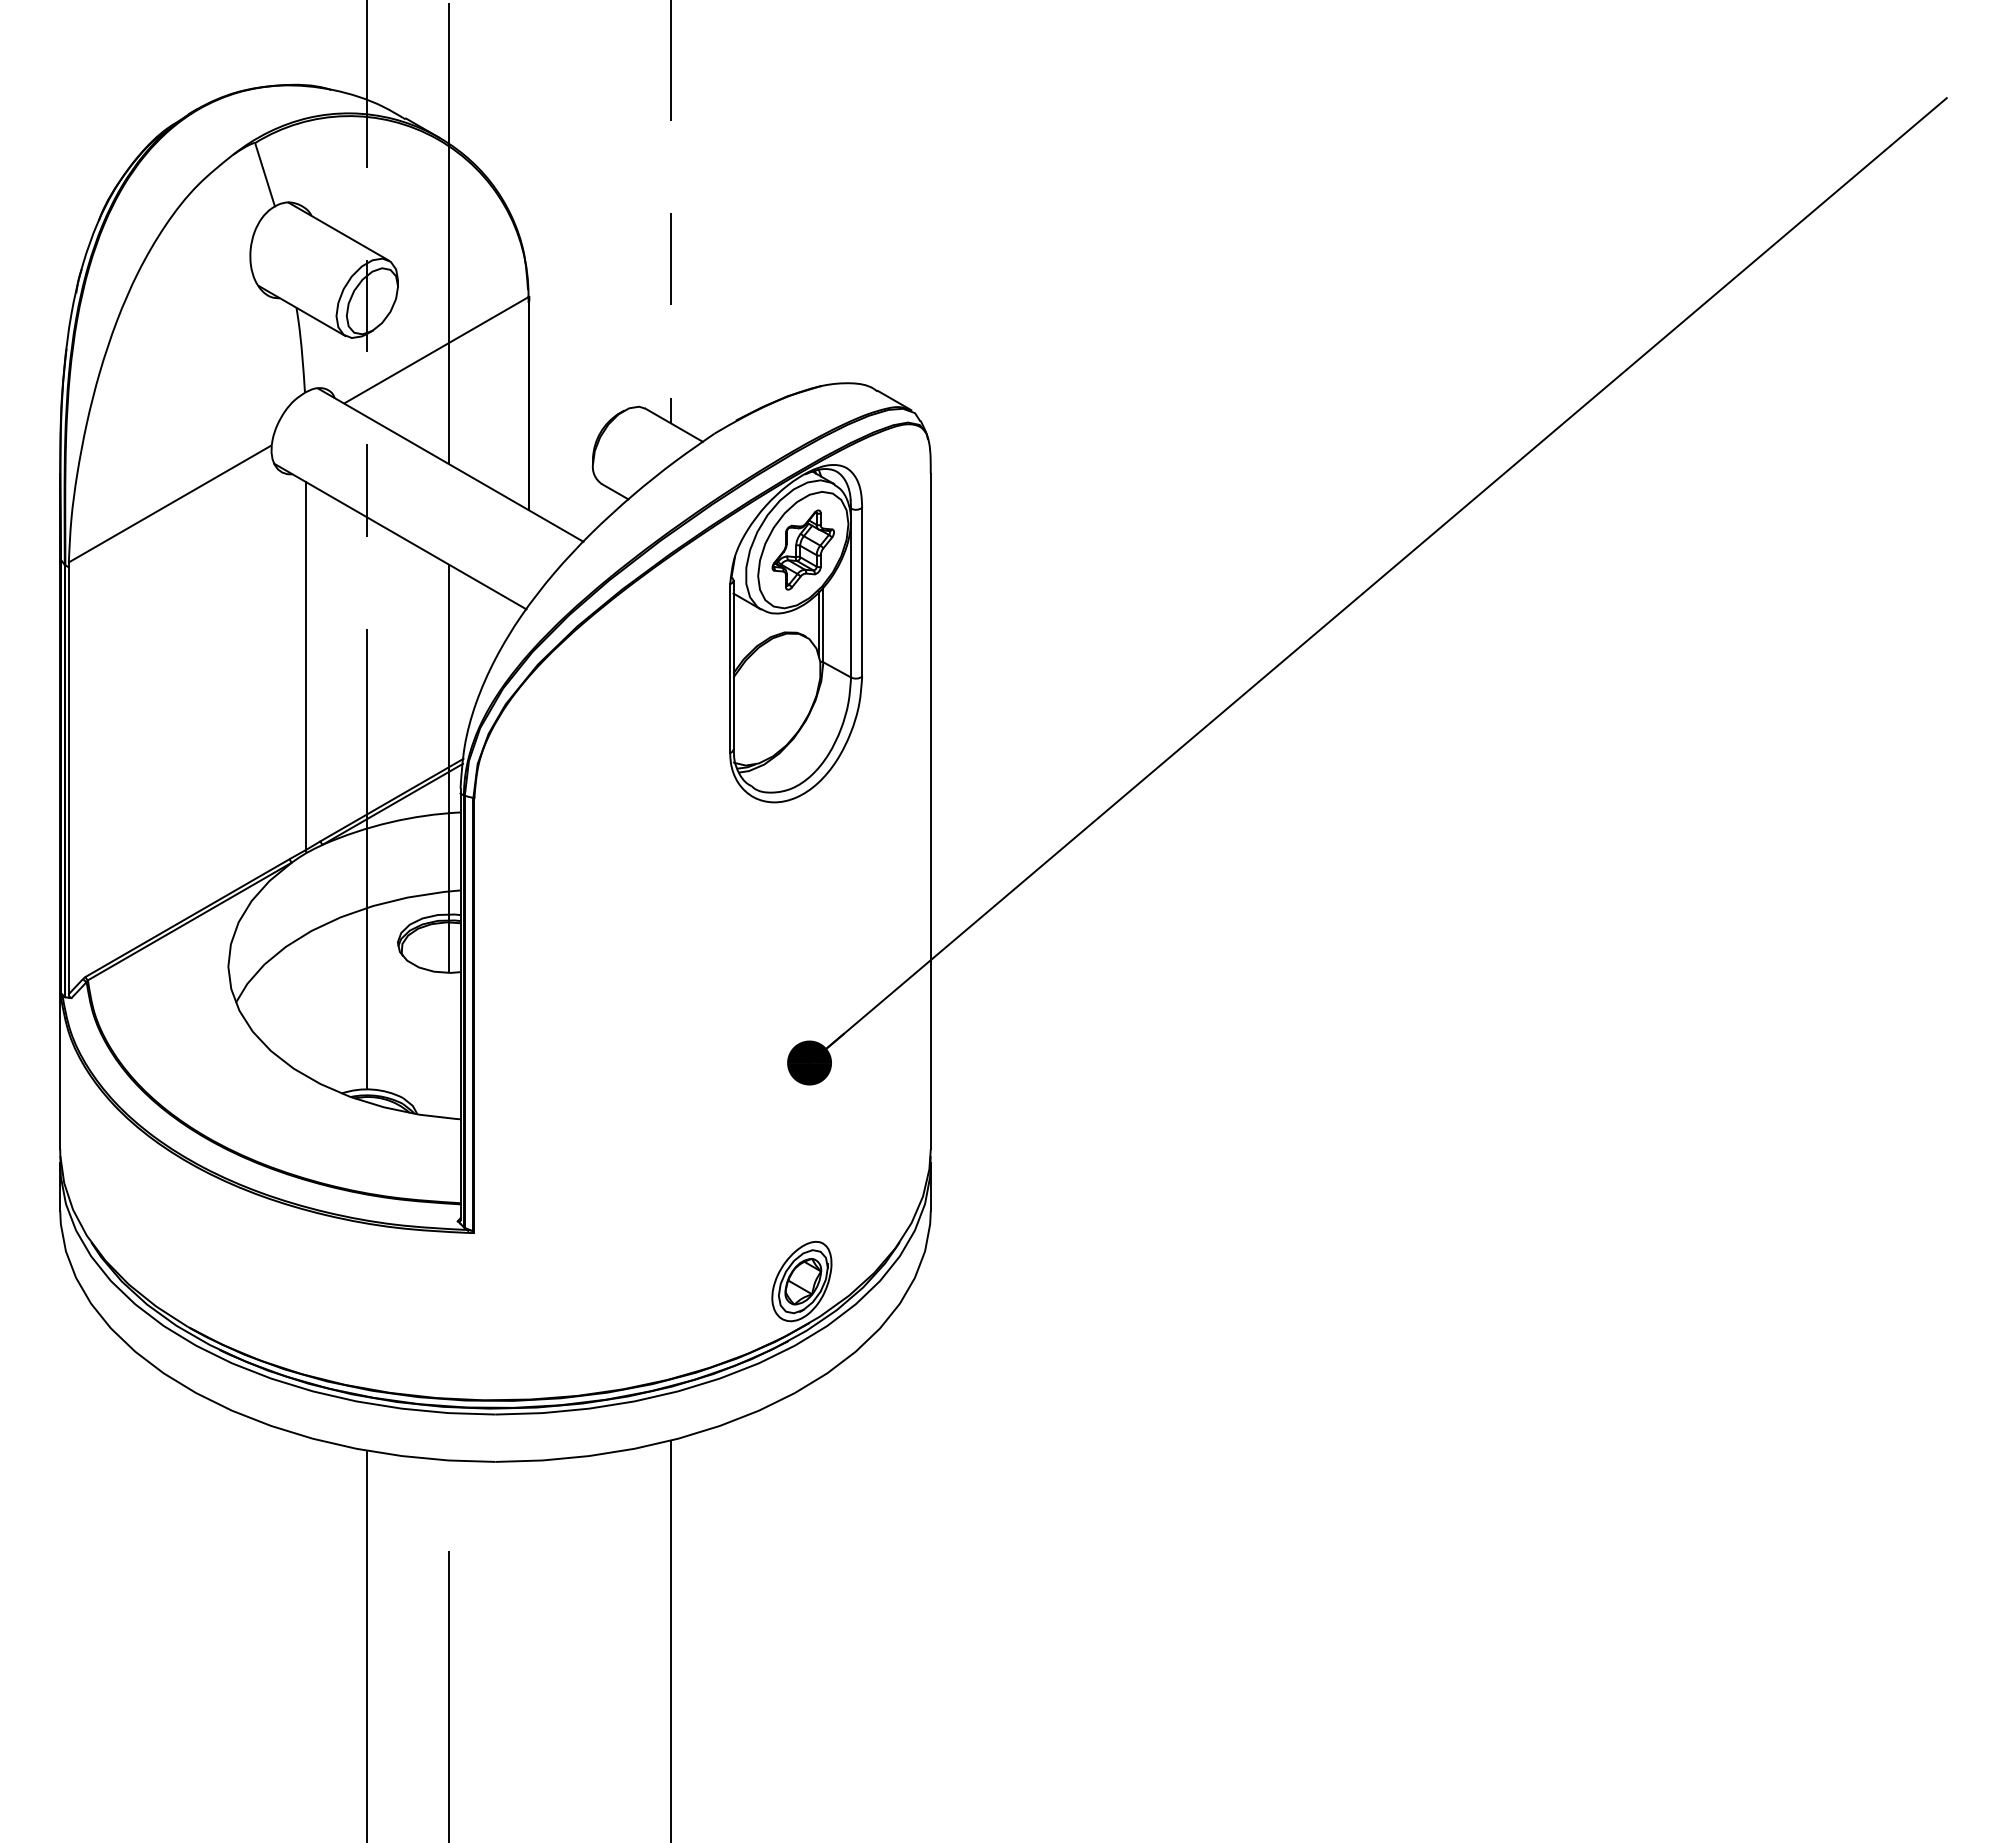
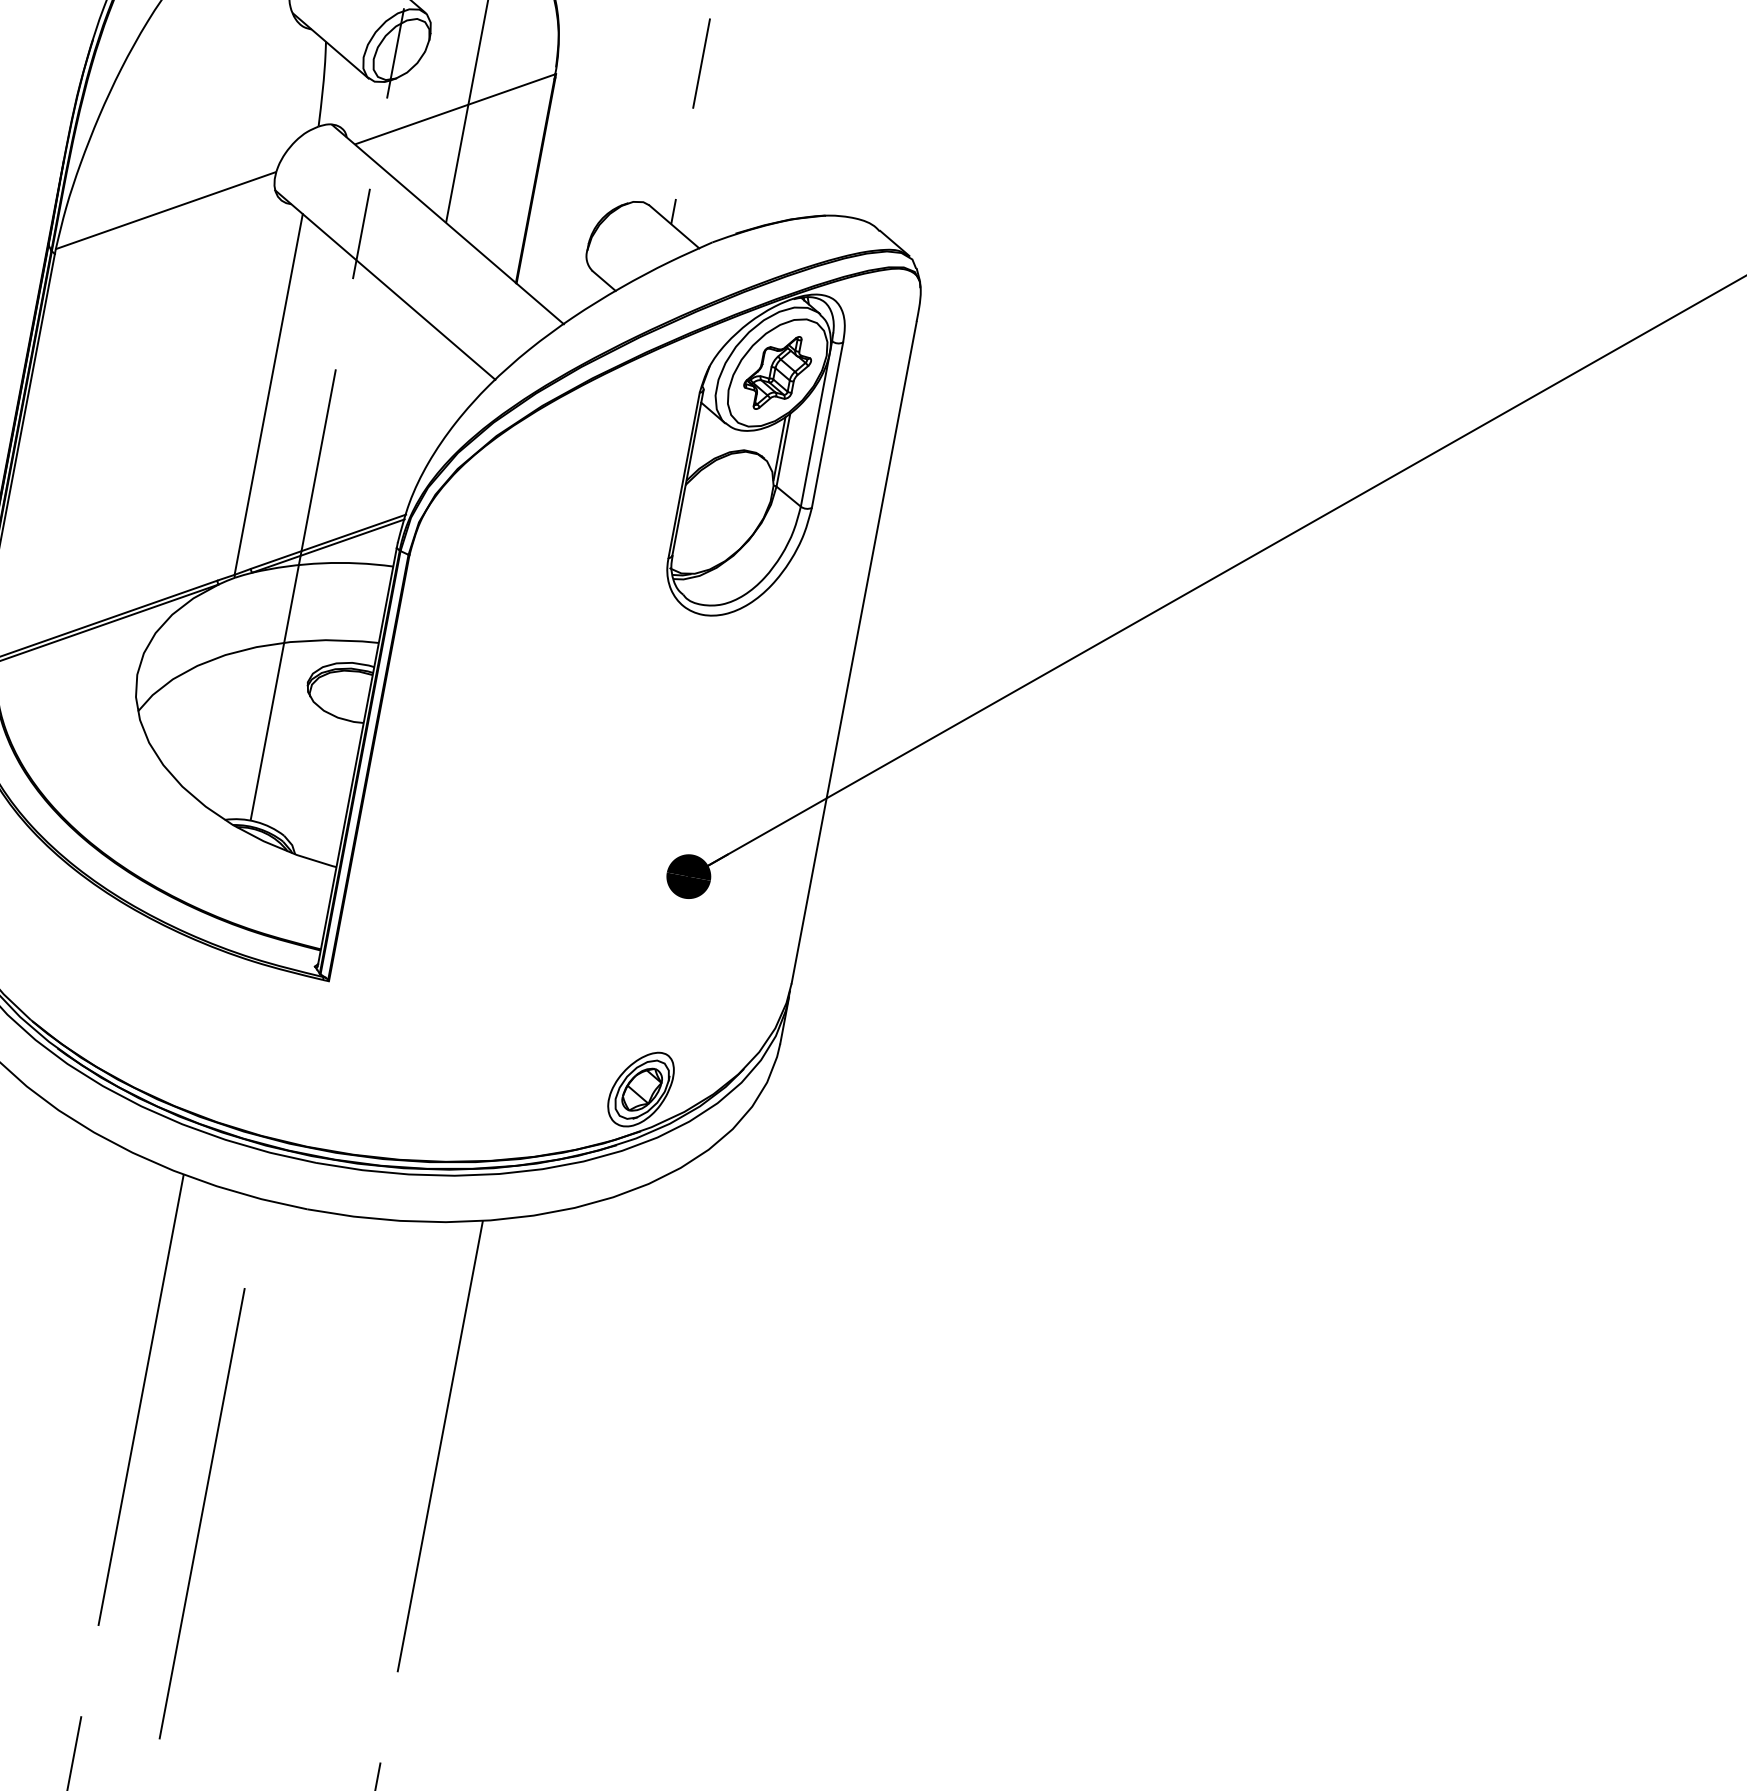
line: (448, 768) -> (389, 521), removed

